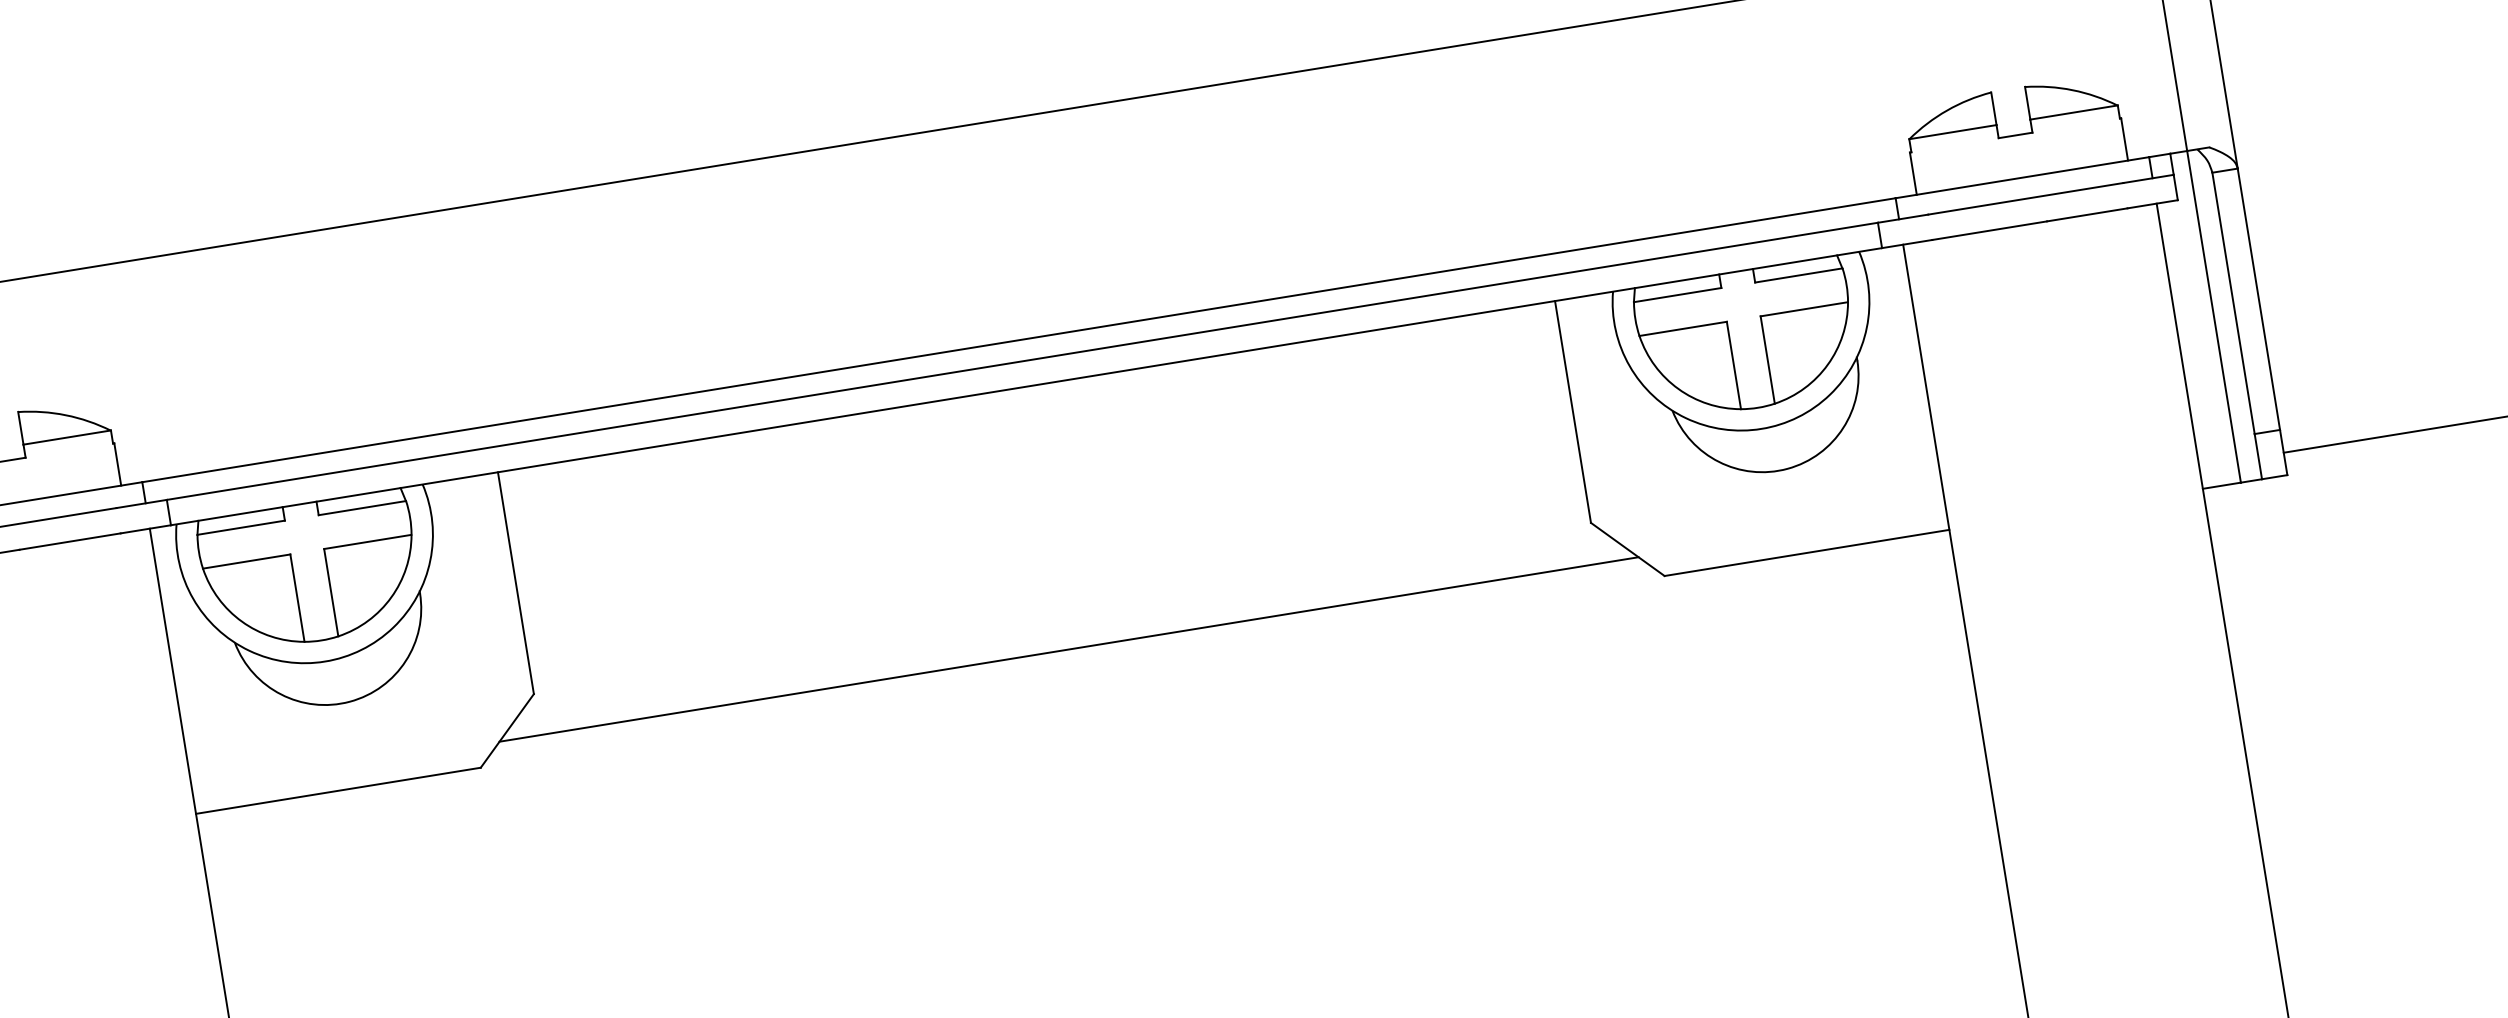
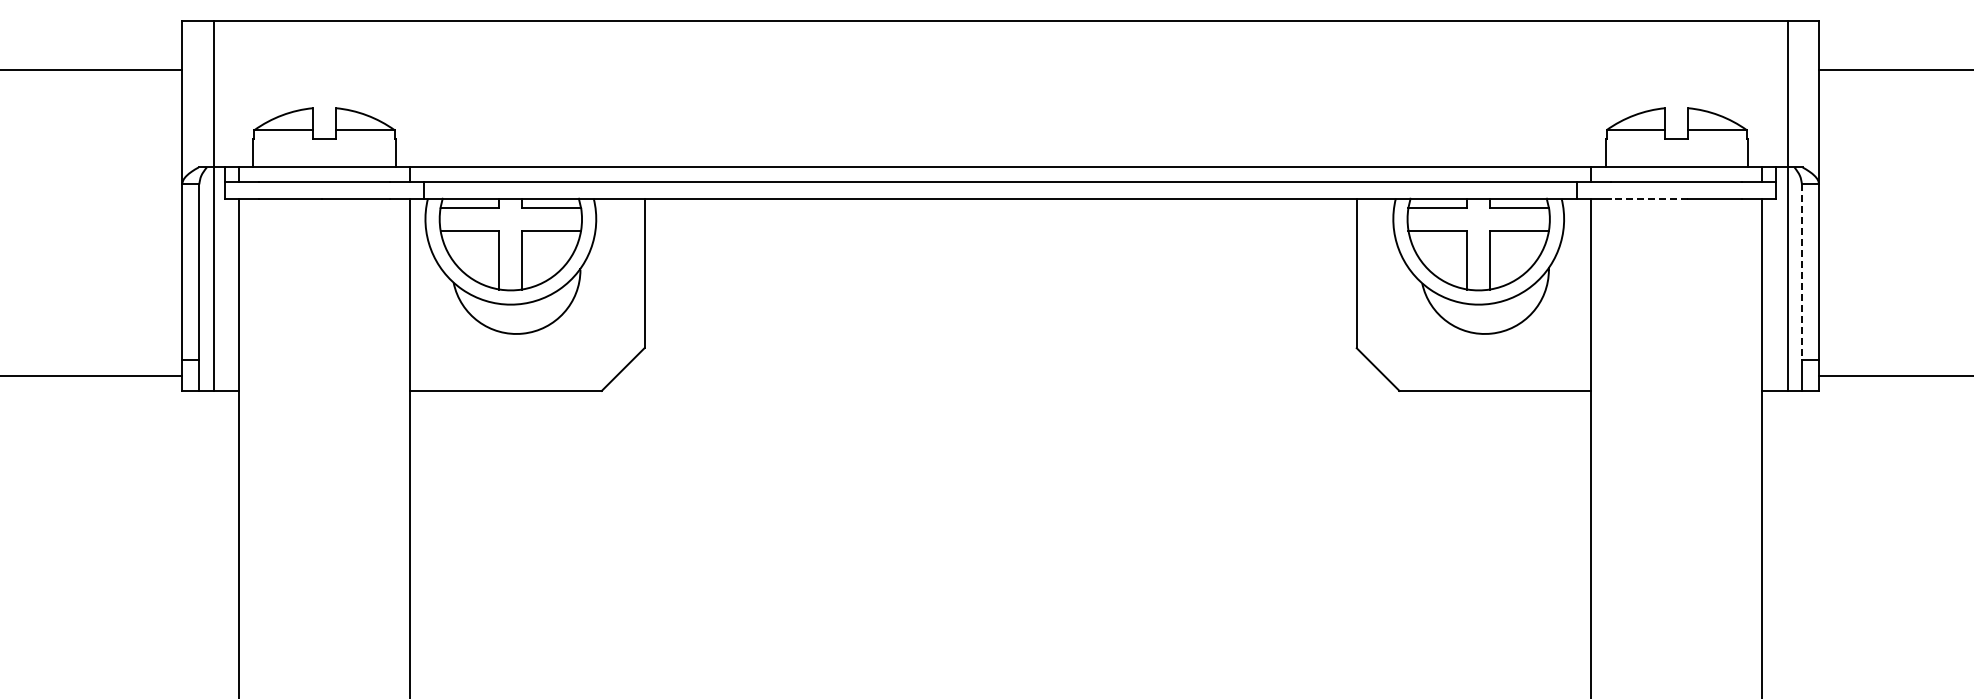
line: (1989, 230) -> (1649, 198), solid -> dashed
line: (2232, 303) -> (1801, 272), solid -> dashed
line: (1068, 649) -> (1000, 375), removed

